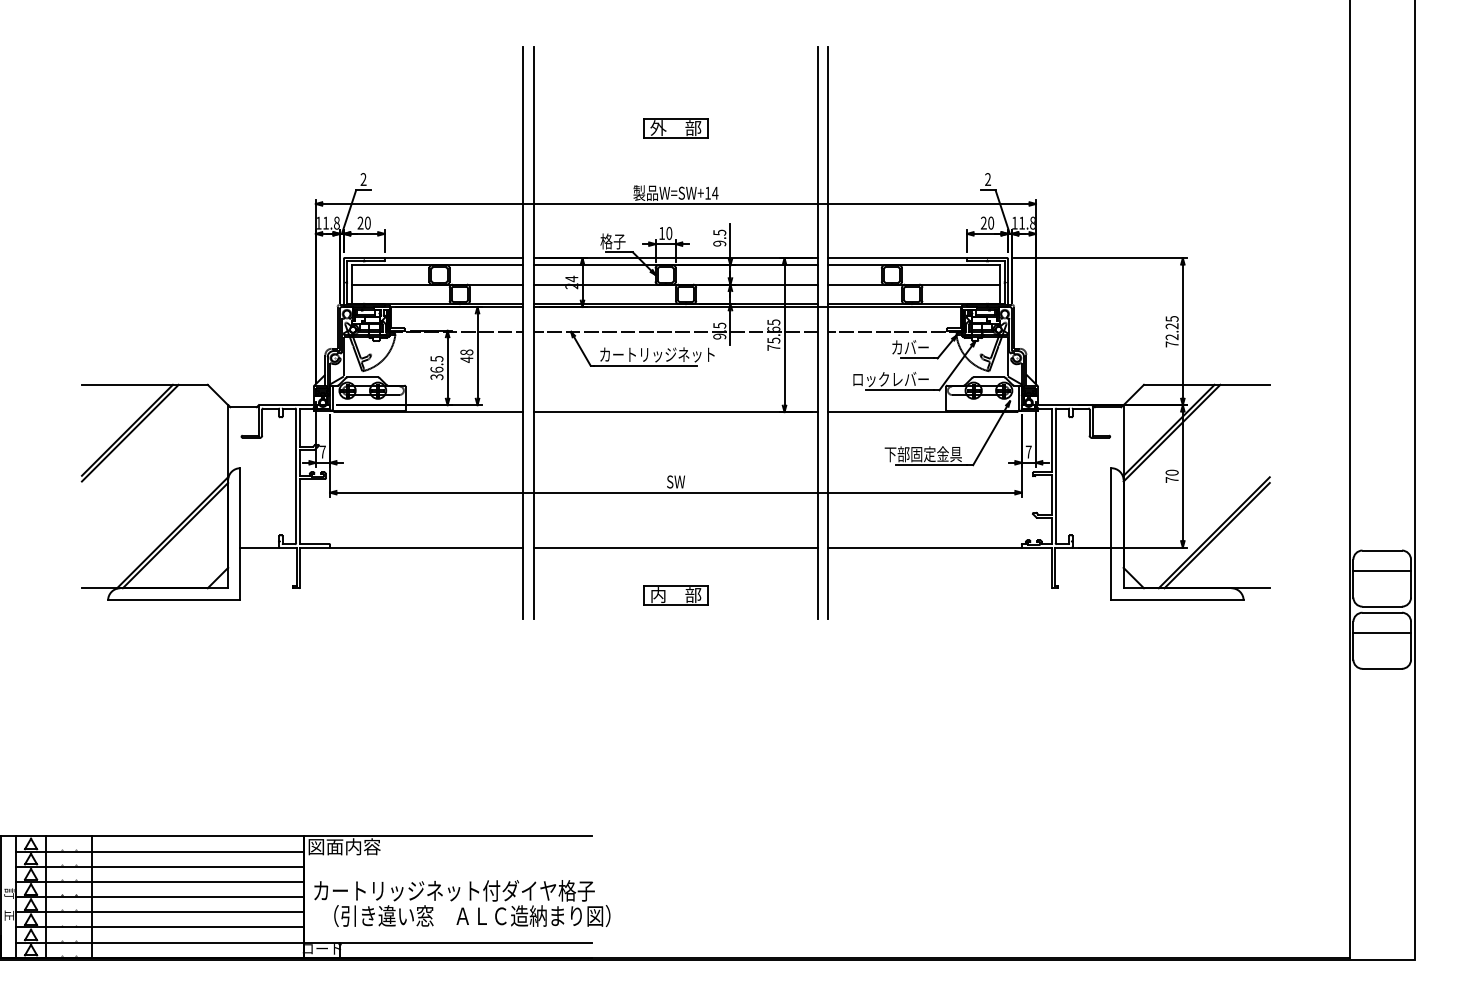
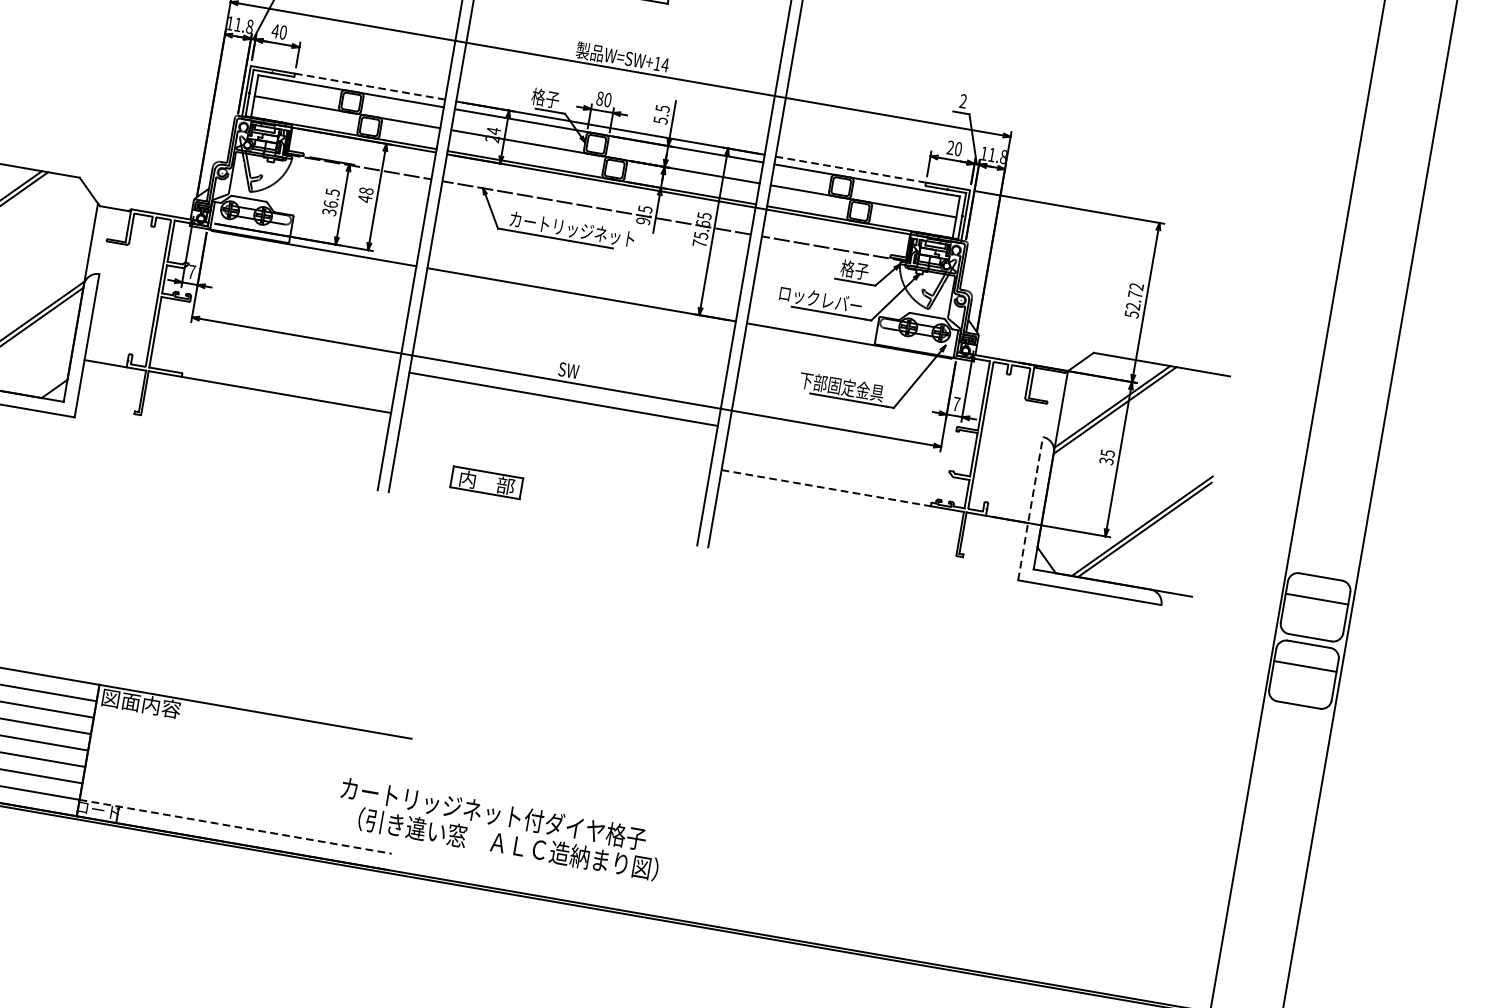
text: (360, 222) -> (275, 30), 20 -> 40
text: (662, 233) -> (600, 98), 10 -> 80
text: (719, 243) -> (660, 120), 9.5 -> 5.5
line: (454, 258) -> (370, 87), solid -> dashed
line: (897, 258) -> (850, 169), solid -> dashed
text: (1171, 331) -> (1133, 300), 72.25 -> 52.72
text: (910, 347) -> (847, 268), カバー -> 格子
text: (1171, 475) -> (1106, 456), 70 -> 35
line: (1111, 533) -> (1030, 507), solid -> dashed
line: (675, 547) -> (563, 399), moved
line: (925, 547) -> (826, 488), solid -> dashed
part: (675, 595) -> (486, 482), moved
text: (462, 903) -> (500, 828), moved
line: (448, 942) -> (236, 826), solid -> dashed

